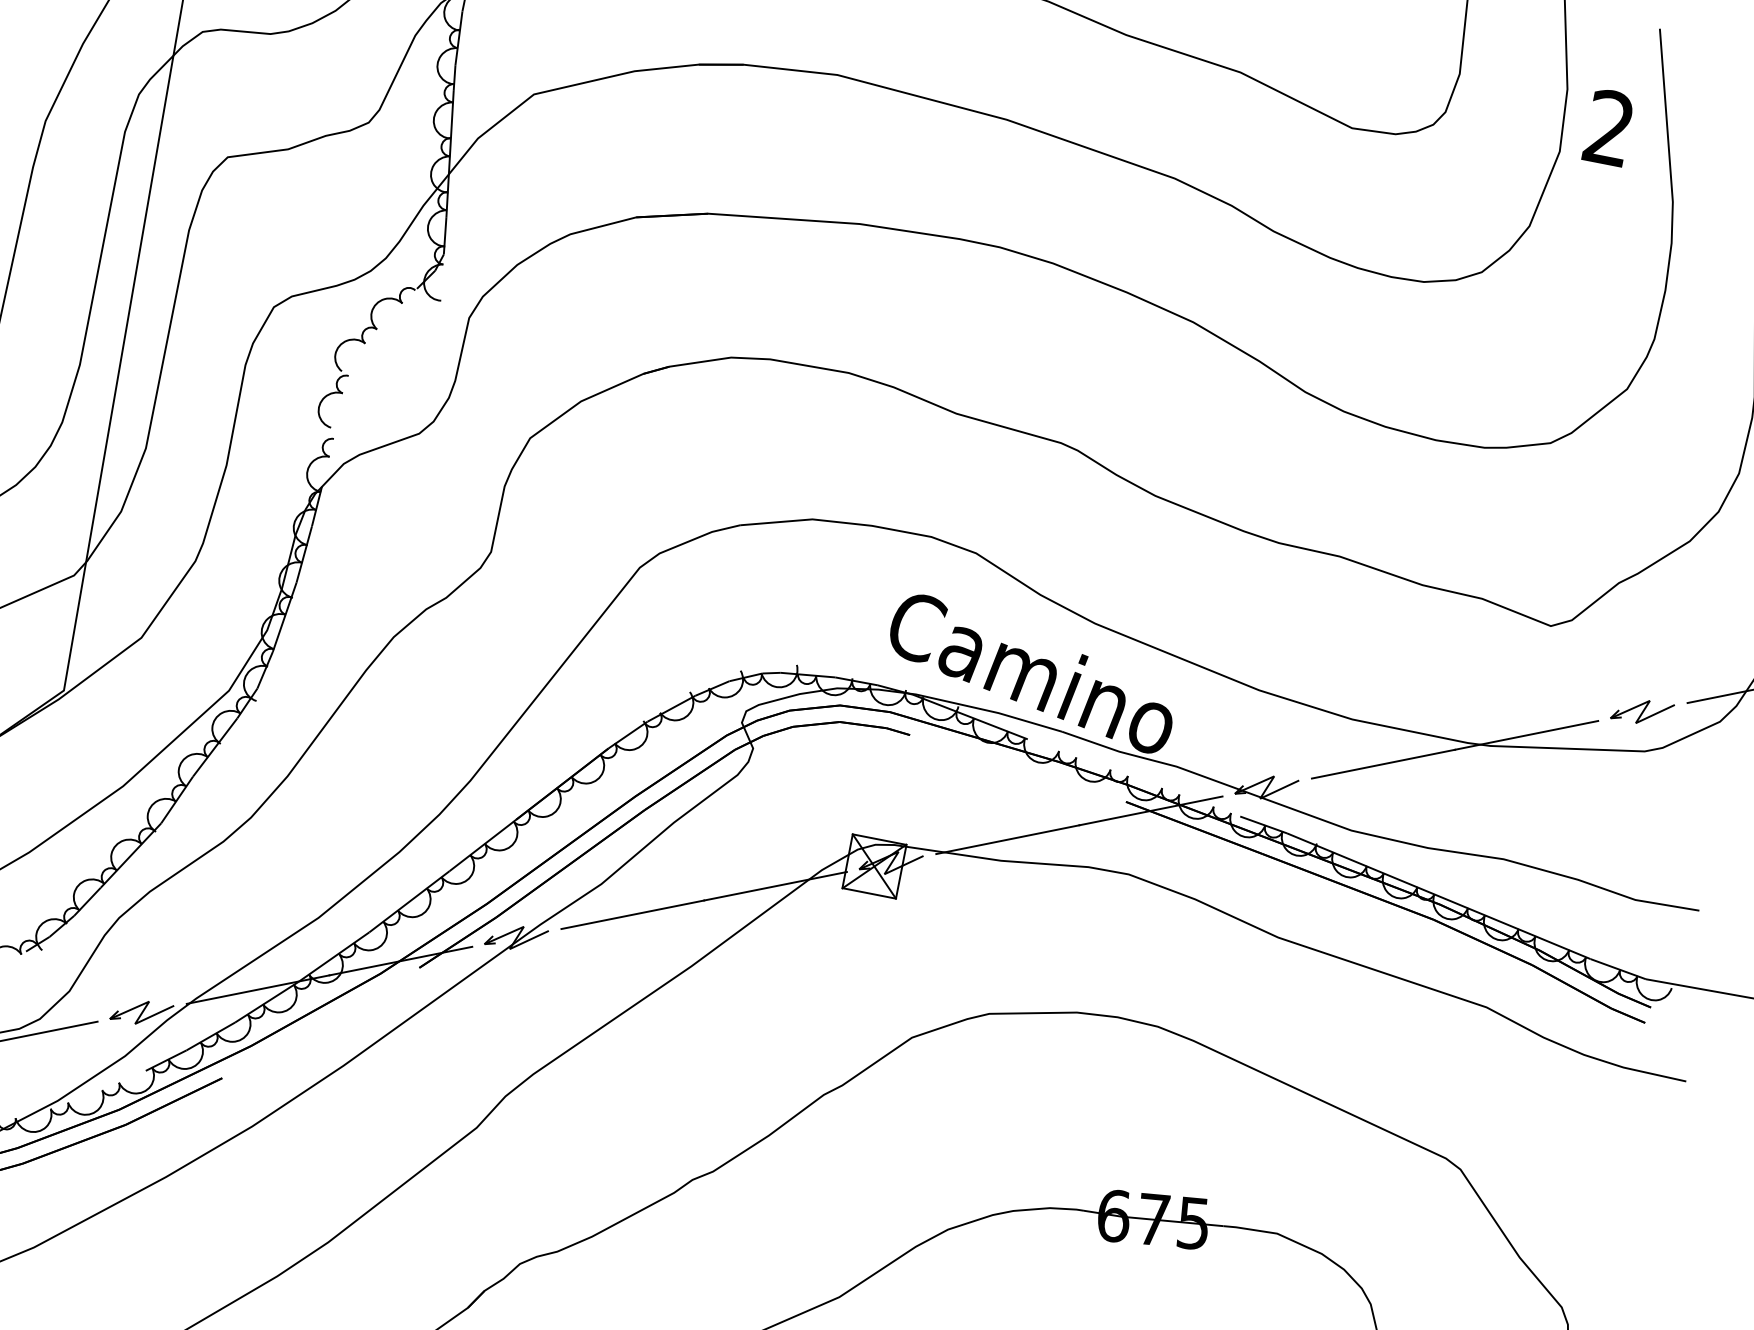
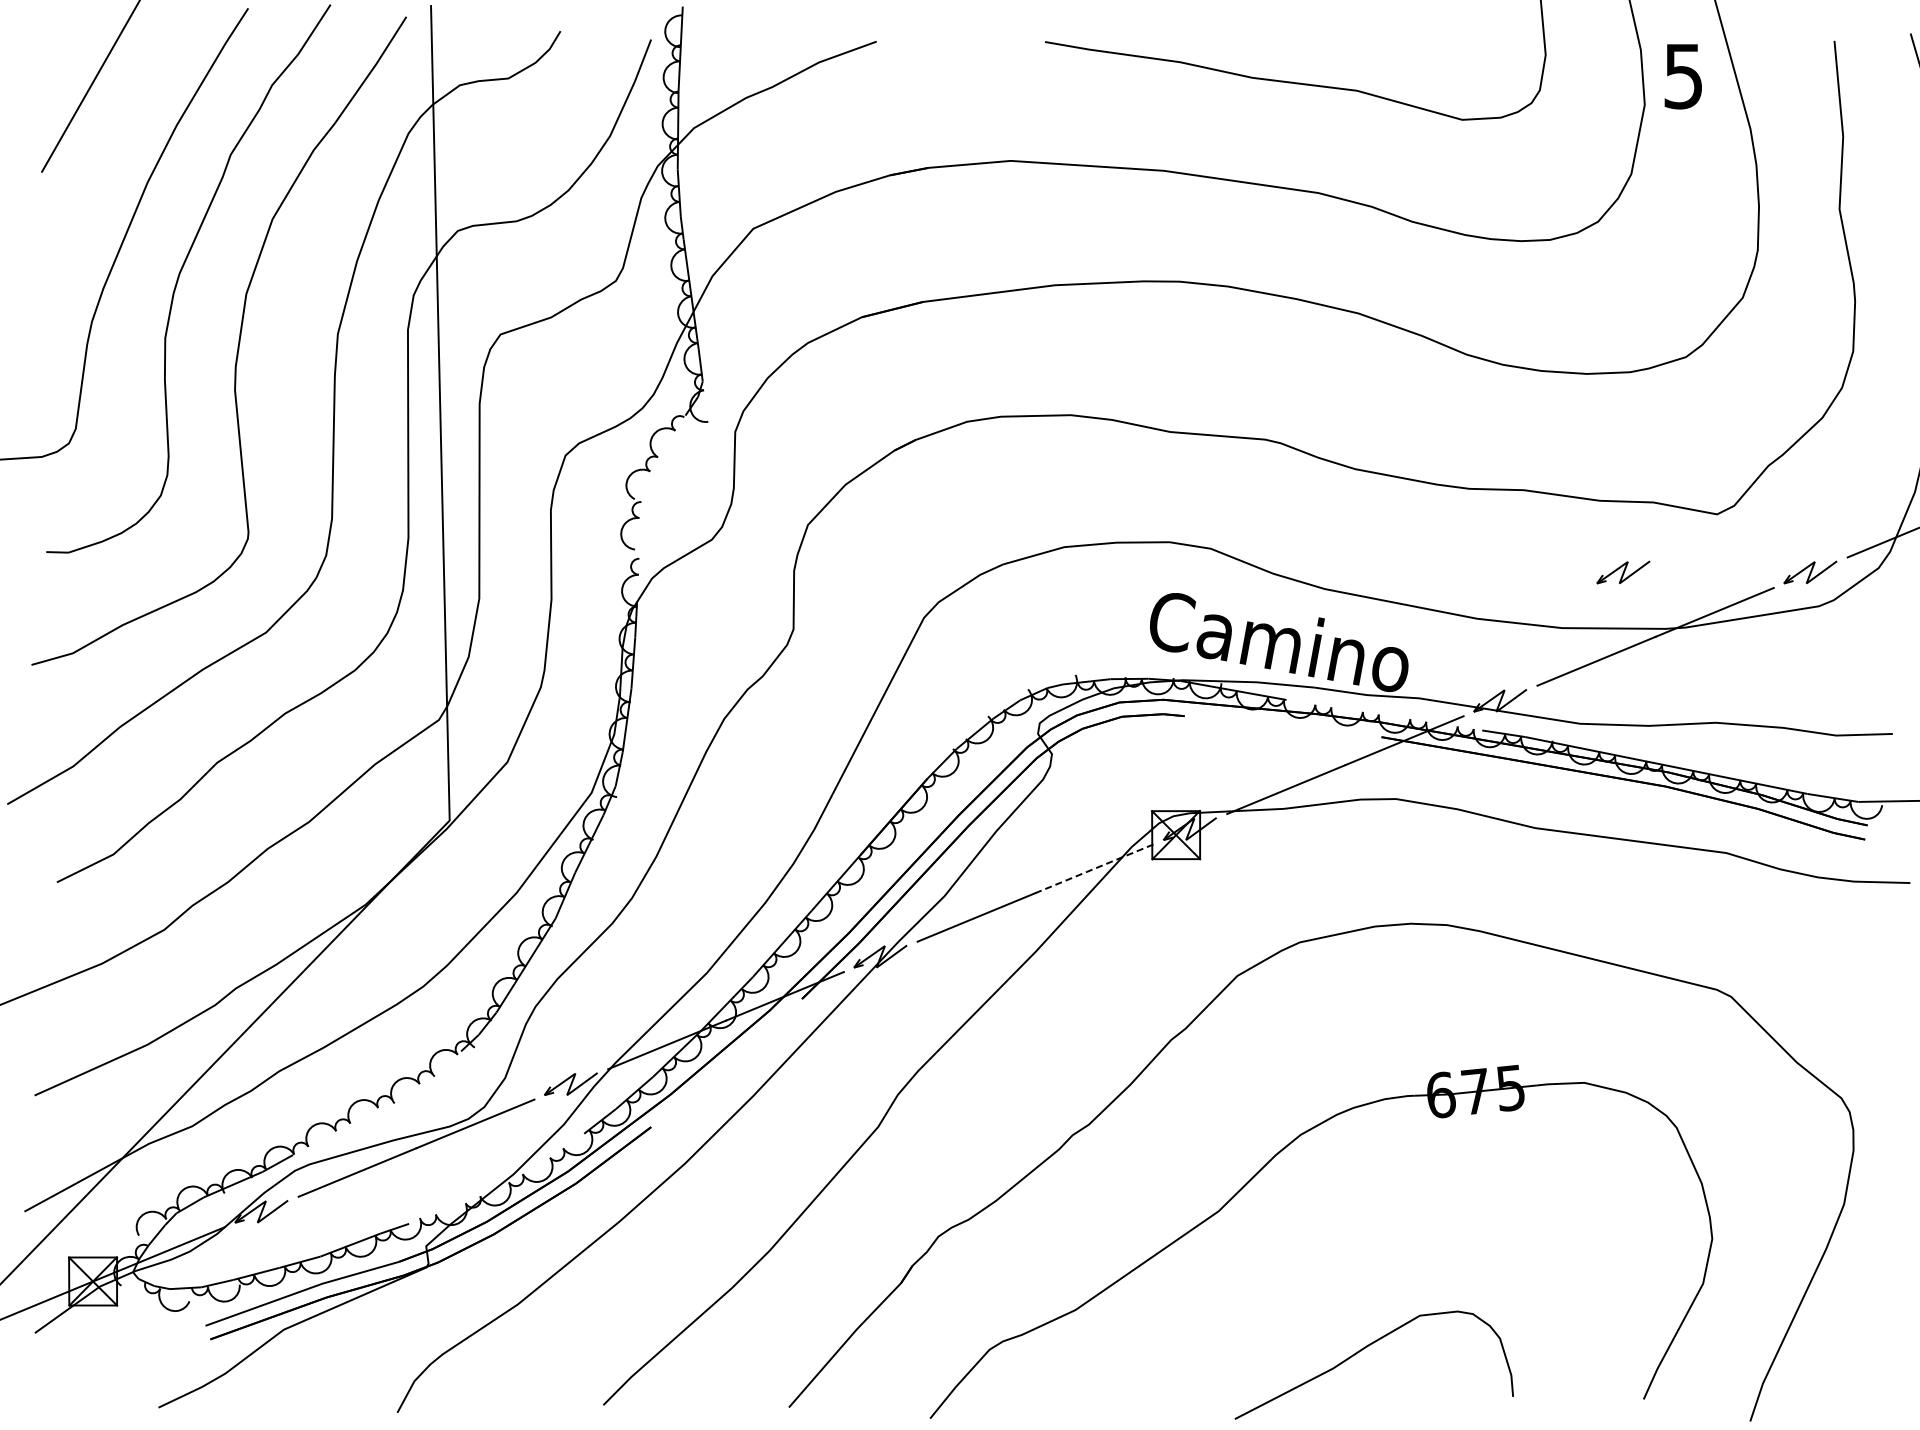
text: (1608, 128) -> (1682, 76), 2 -> 5
part: (1433, 670) -> (1623, 572), added
line: (775, 885) -> (1094, 868), solid -> dashed

